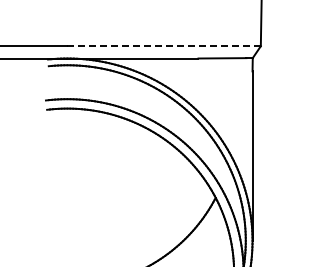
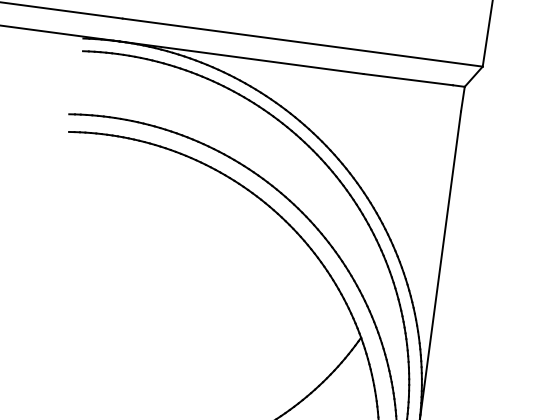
line: (164, 46) -> (303, 43), dashed -> solid

